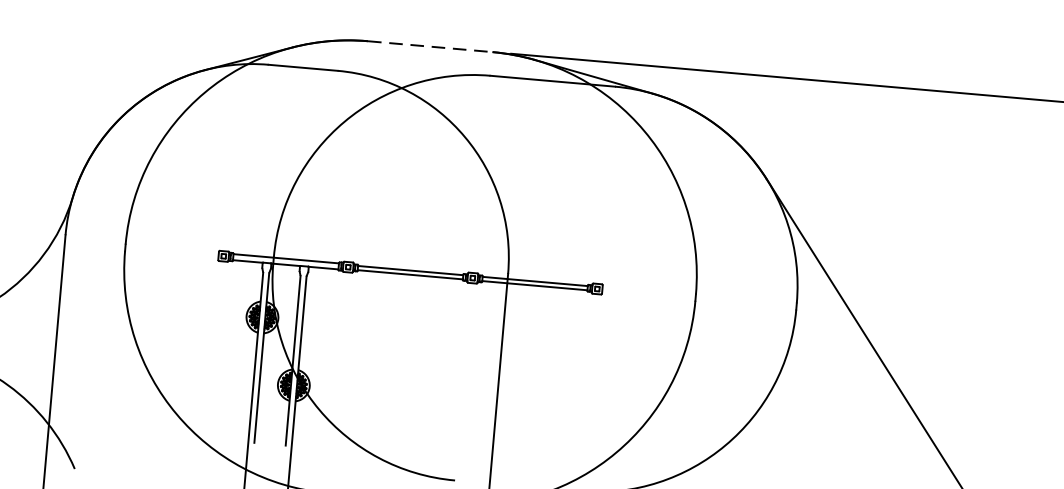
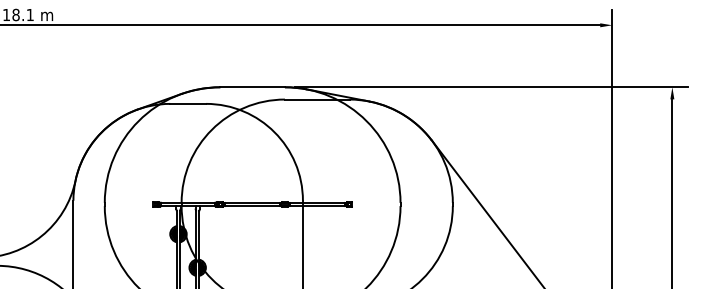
line: (431, 47) -> (253, 87), dashed -> solid

